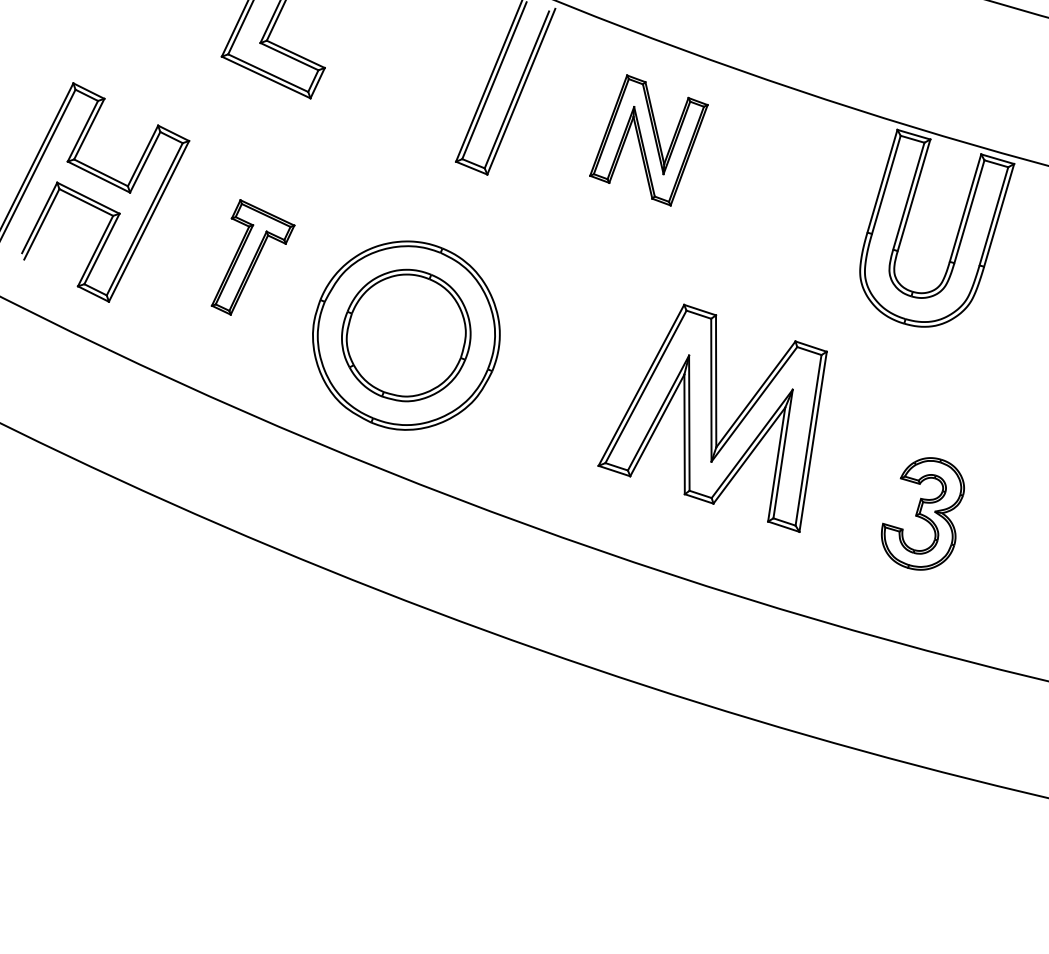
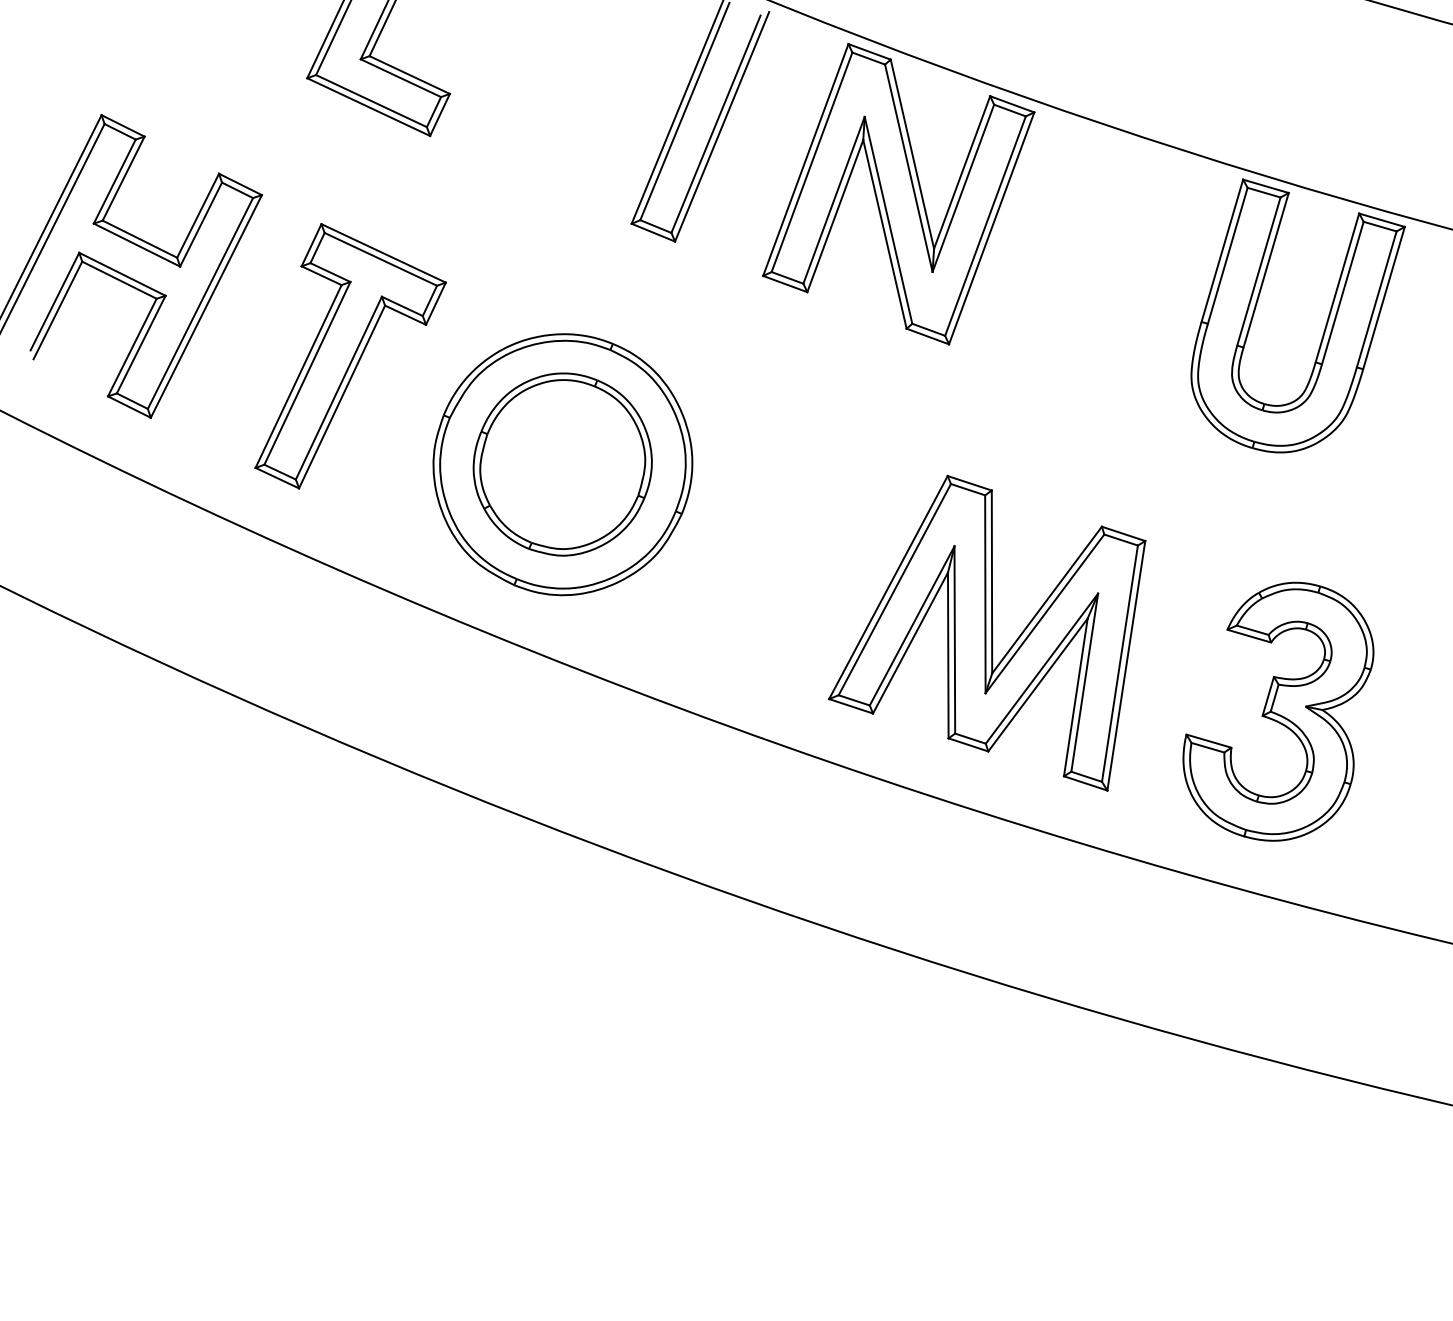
part: (648, 140) -> (898, 194), size x1.67
part: (253, 257) -> (350, 356), size x1.67
part: (712, 417) -> (987, 632), moved
part: (922, 513) -> (1278, 711), size x1.67

